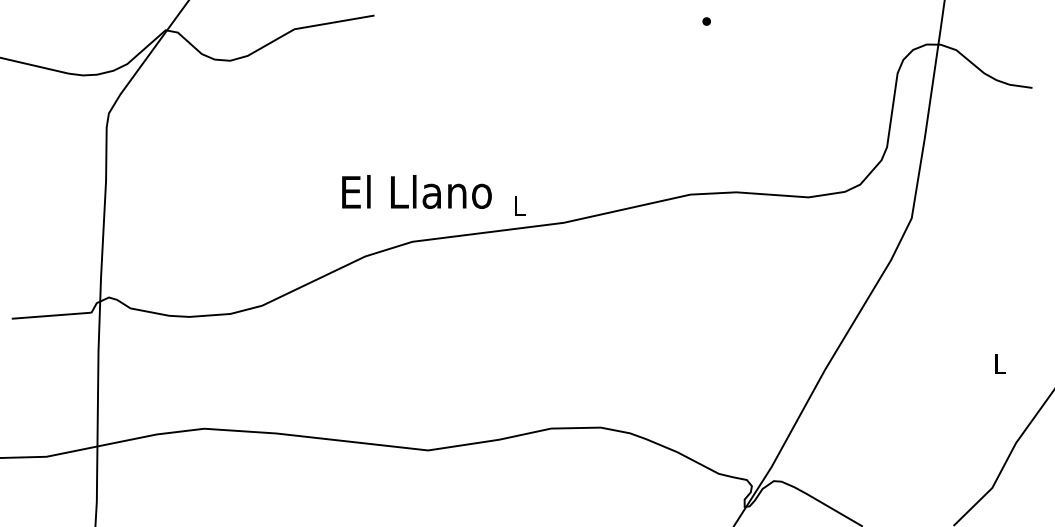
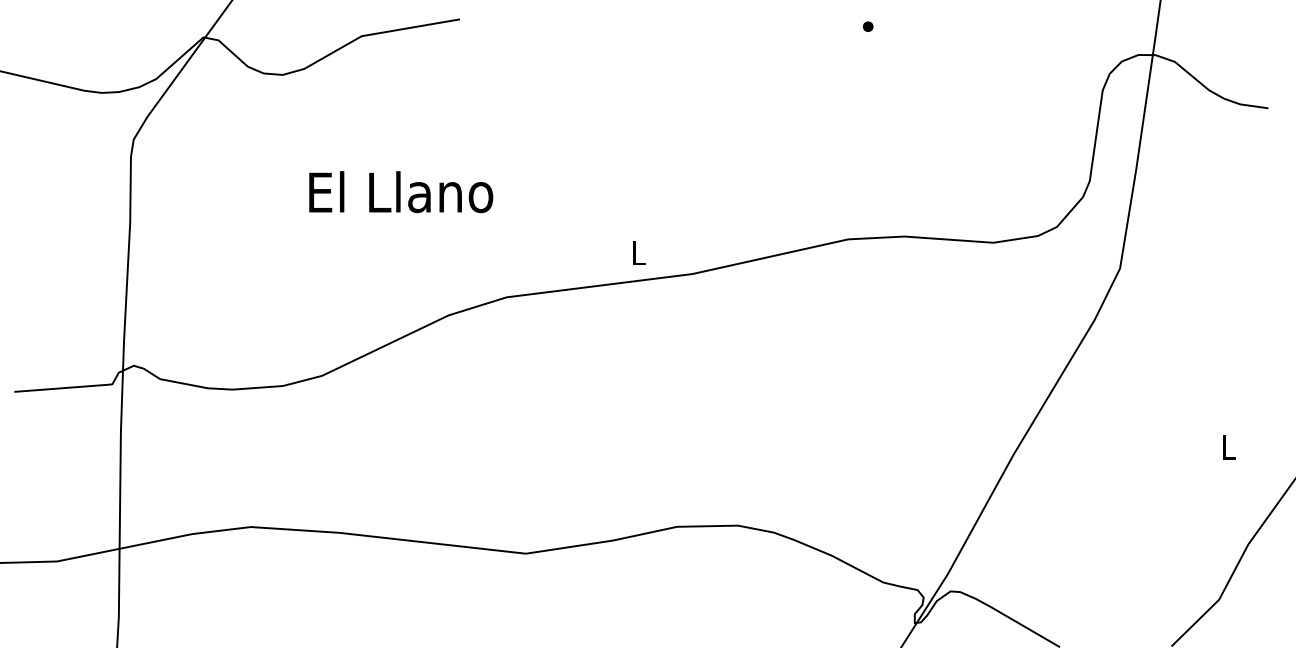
text: (417, 192) -> (401, 192), moved

